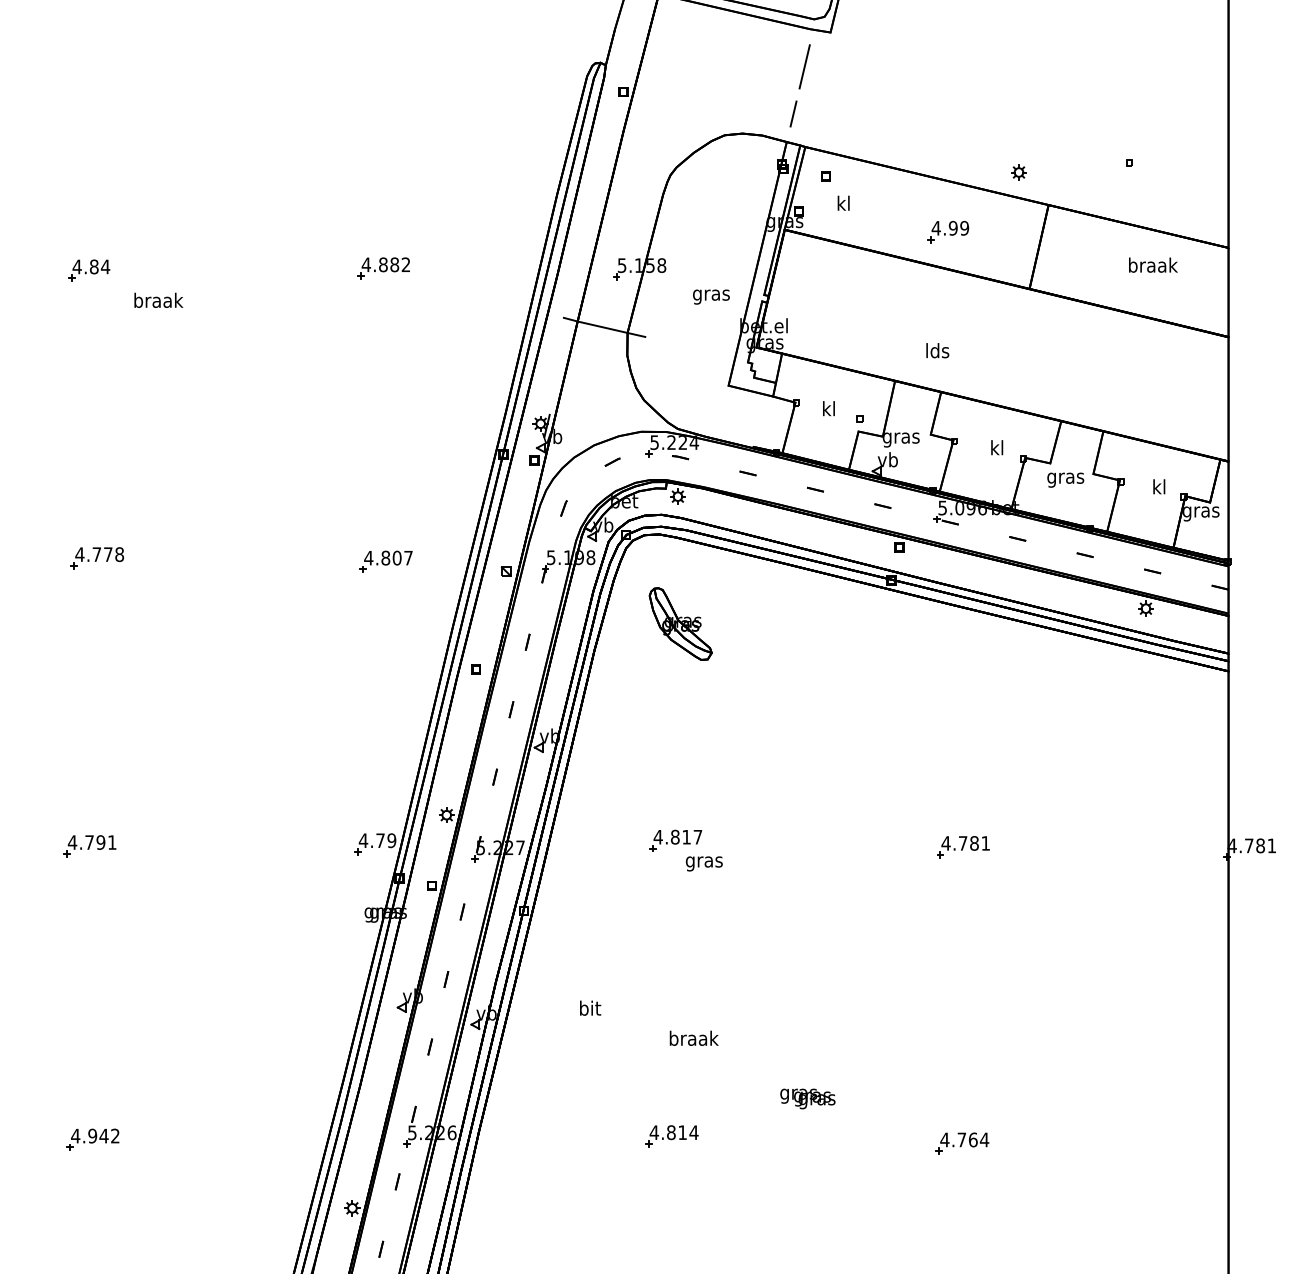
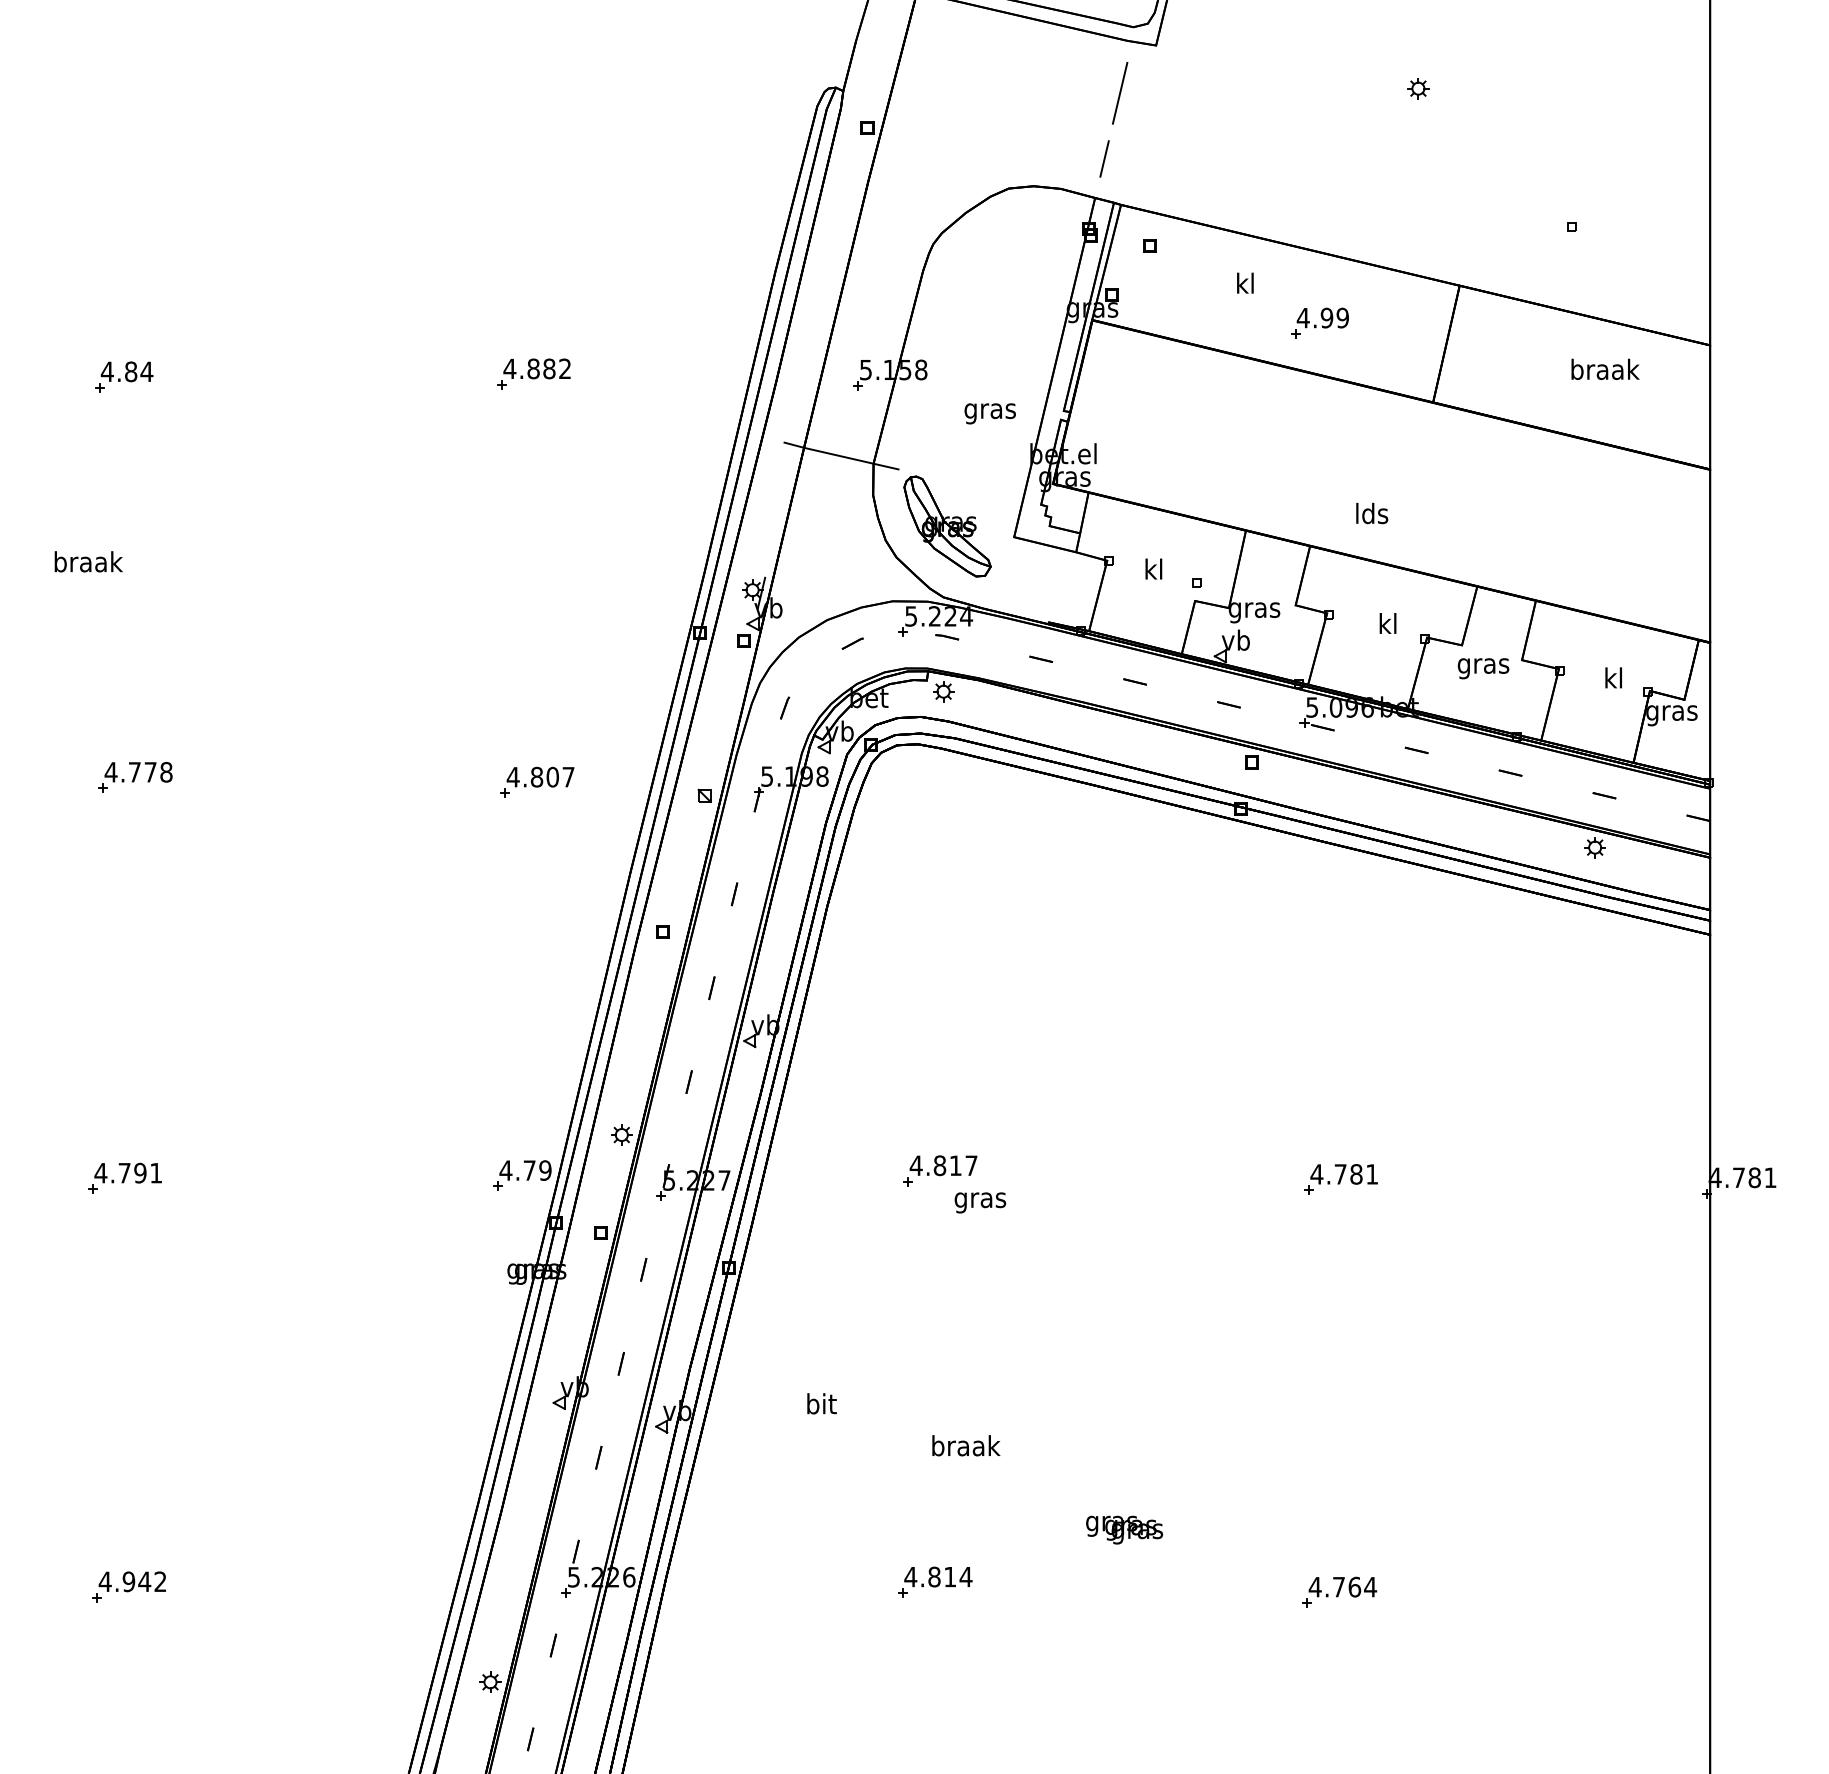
part: (1018, 172) -> (1417, 88), moved
text: (843, 202) -> (1245, 282), moved
text: (158, 299) -> (88, 560), moved
text: (937, 350) -> (1371, 513), moved
part: (680, 623) -> (947, 525), moved

